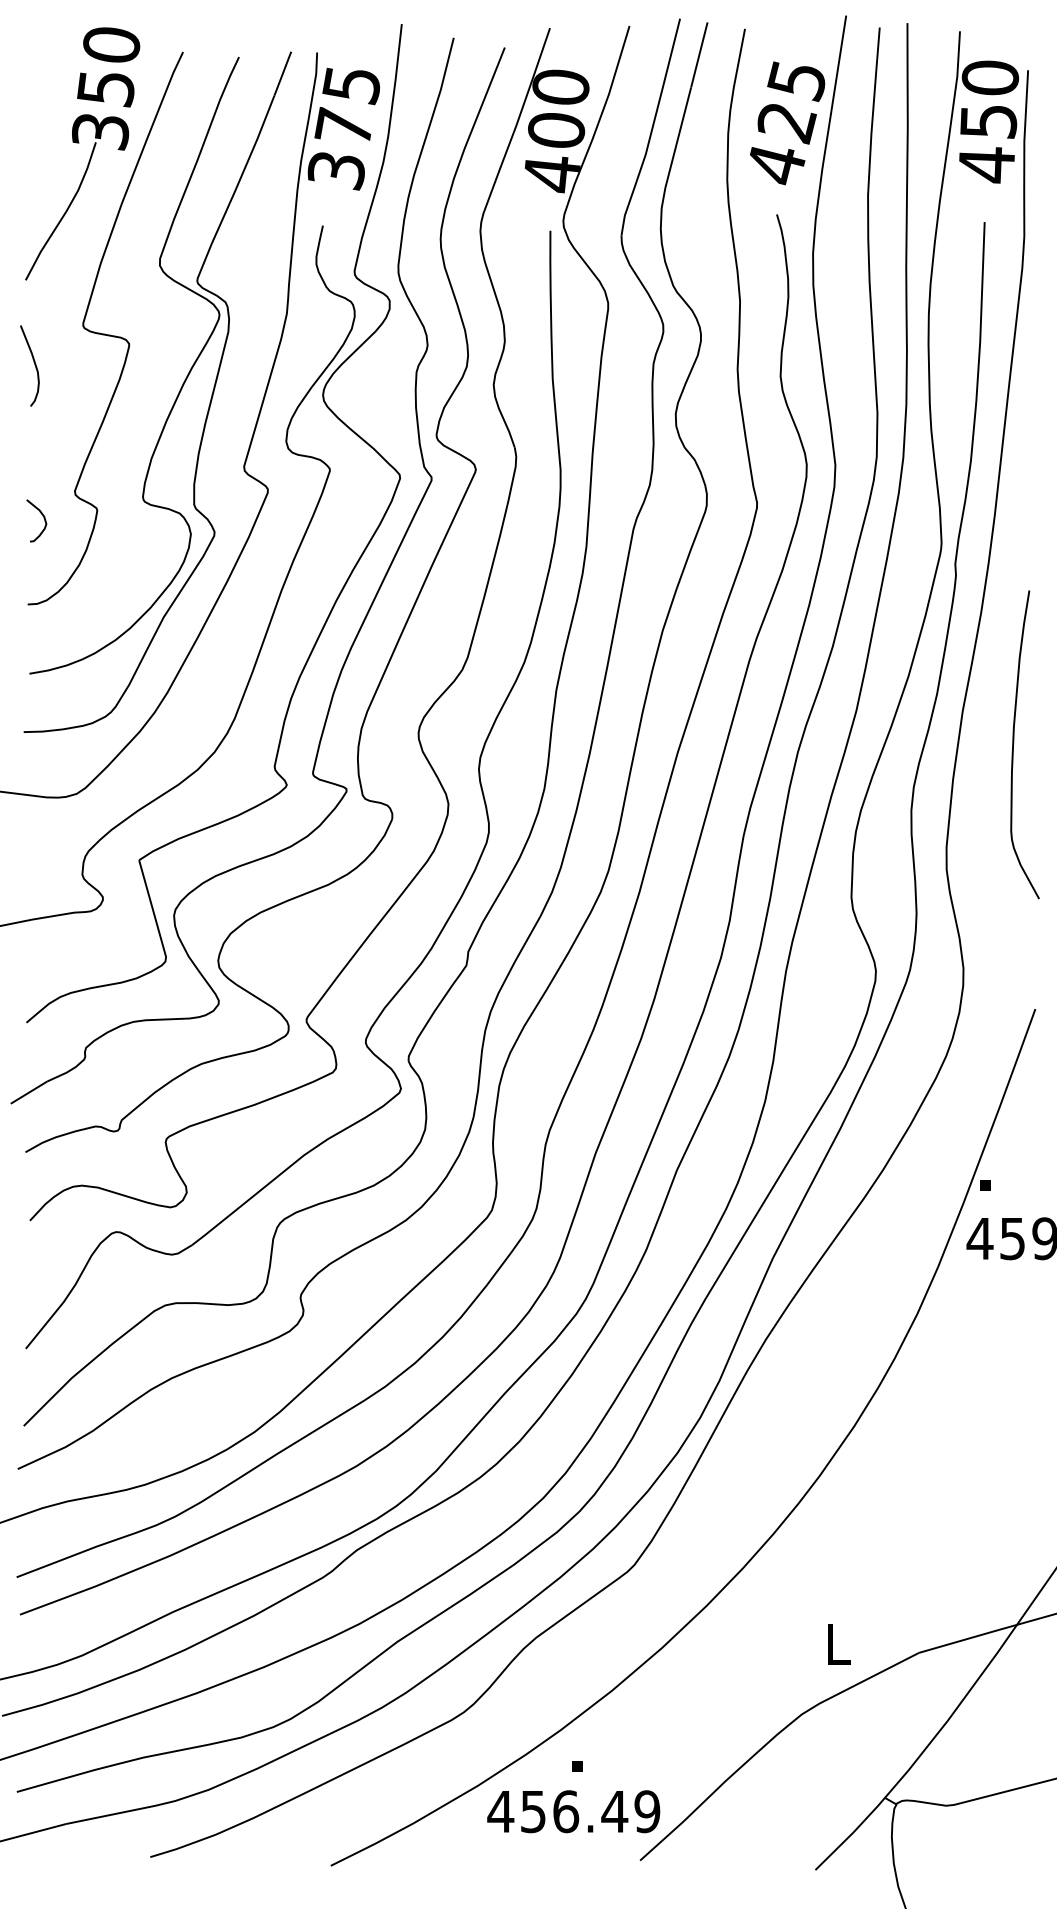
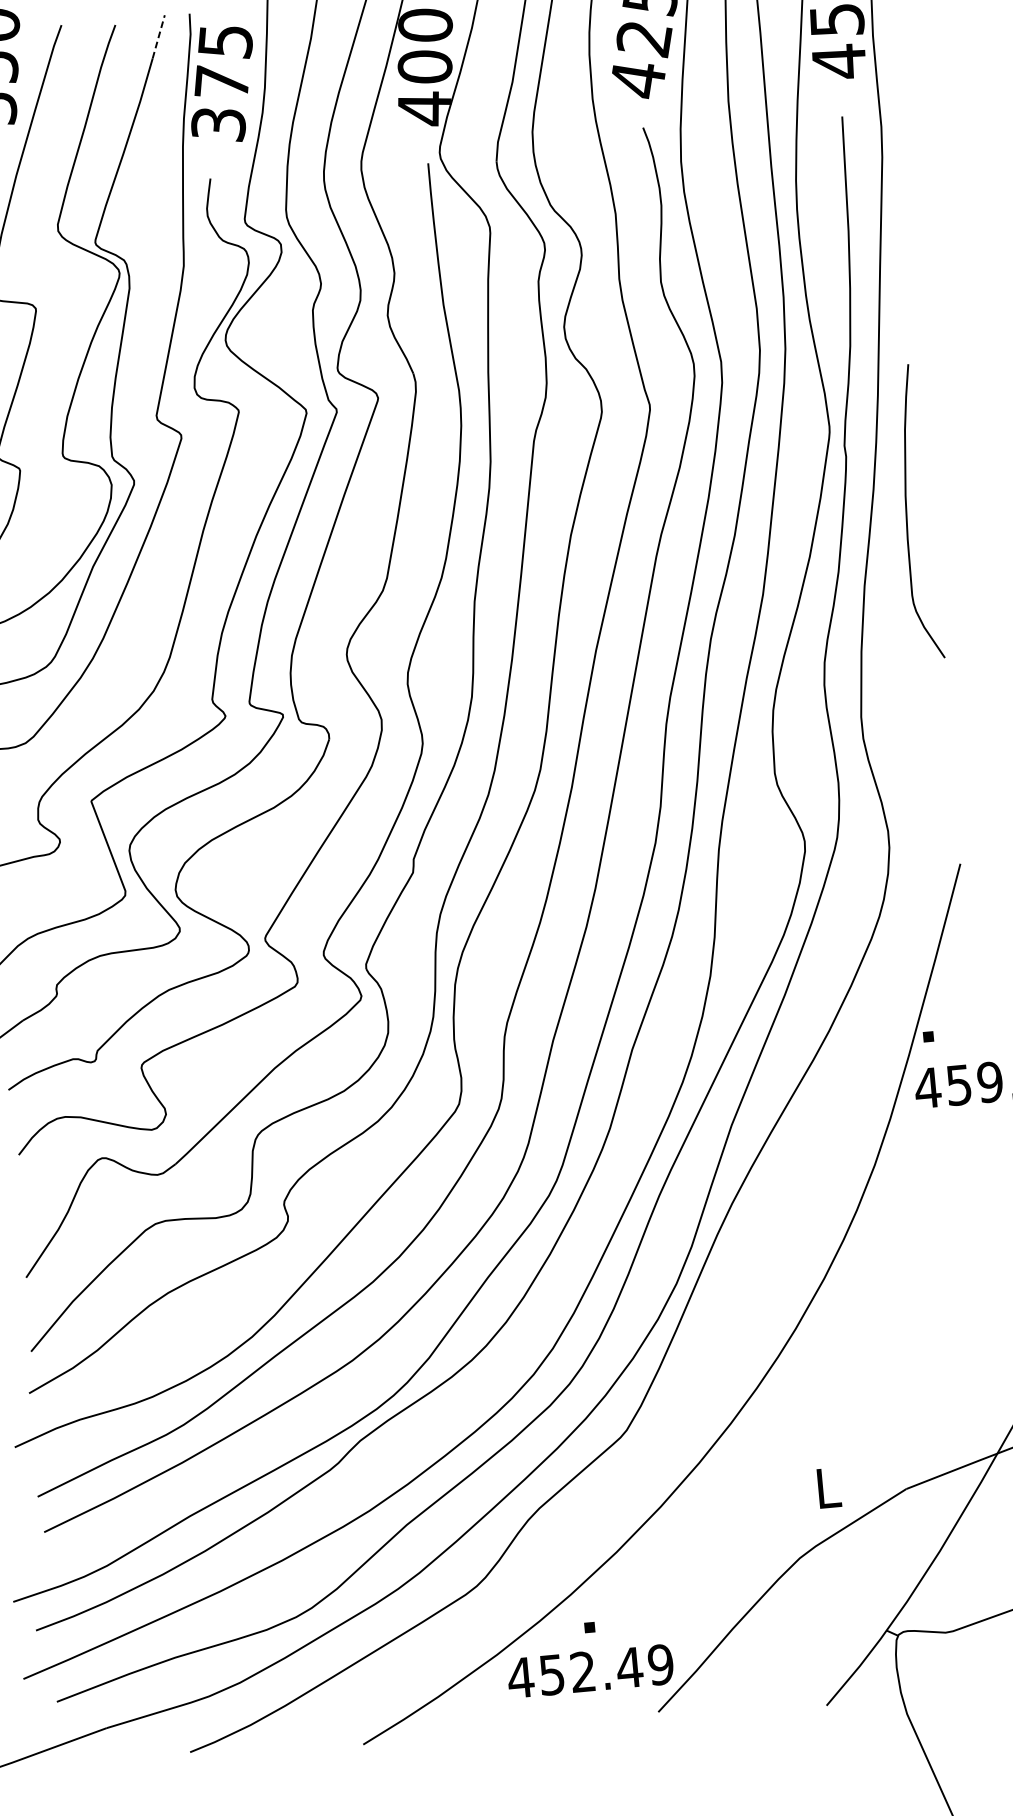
line: (283, 73) -> (159, 36), solid -> dashed
curve: (1014, 743) -> (907, 511), moved
text: (566, 1811) -> (583, 1671), 456.49 -> 452.49

